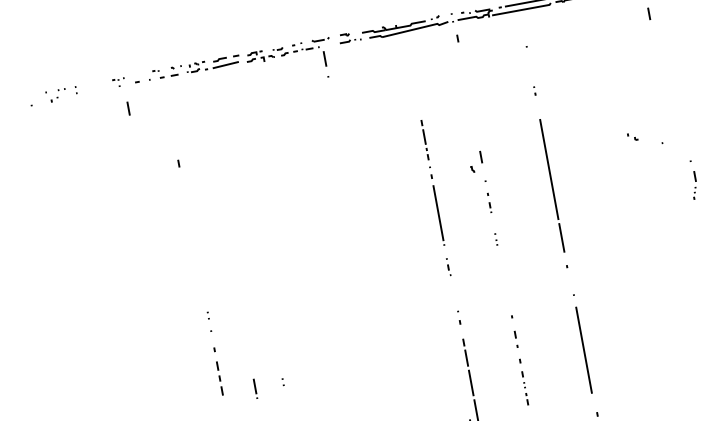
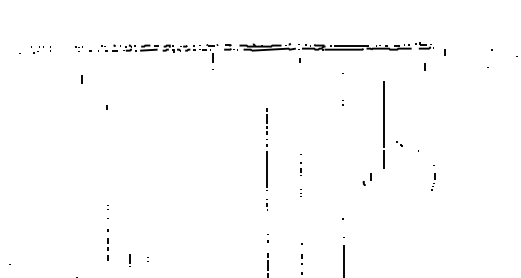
line: (128, 108) -> (81, 79), moved
part: (475, 162) -> (366, 179), moved
line: (551, 184) -> (383, 124), moved

